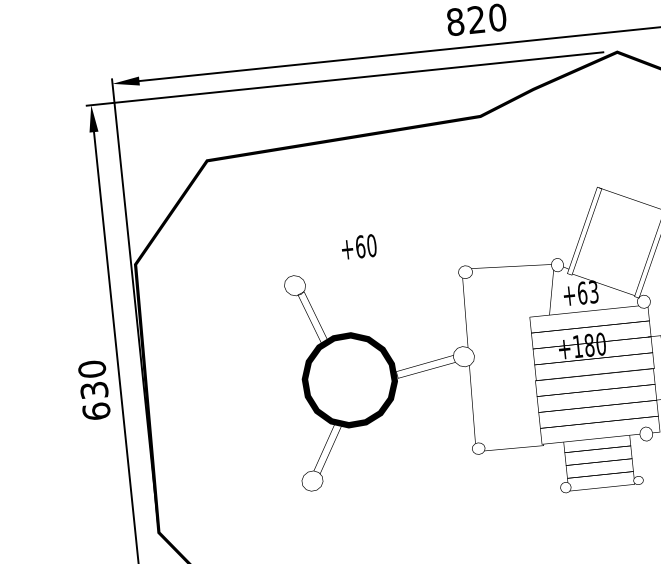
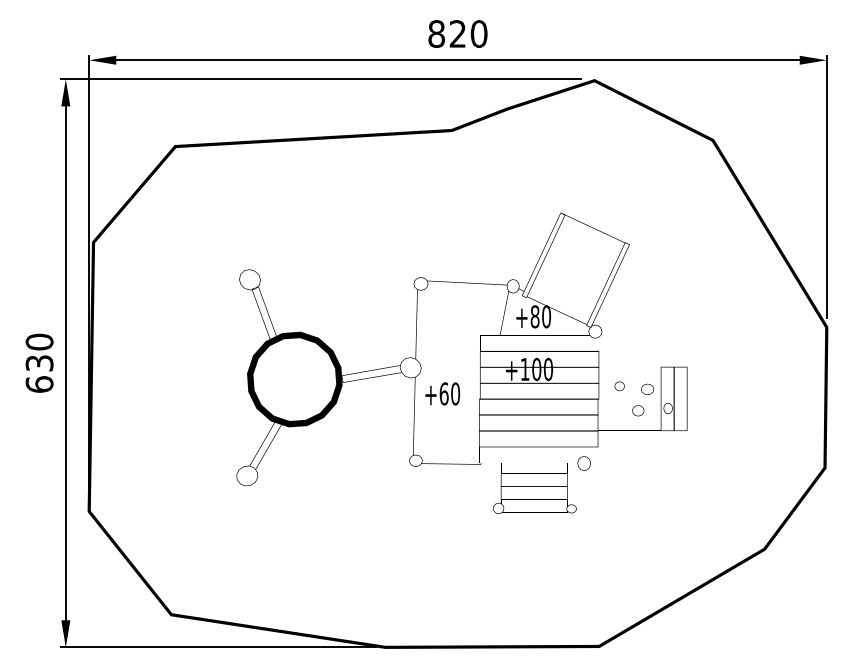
text: (358, 246) -> (442, 393), moved
text: (587, 292) -> (540, 316), +63 -> +80
text: (589, 345) -> (536, 369), +180 -> +100

